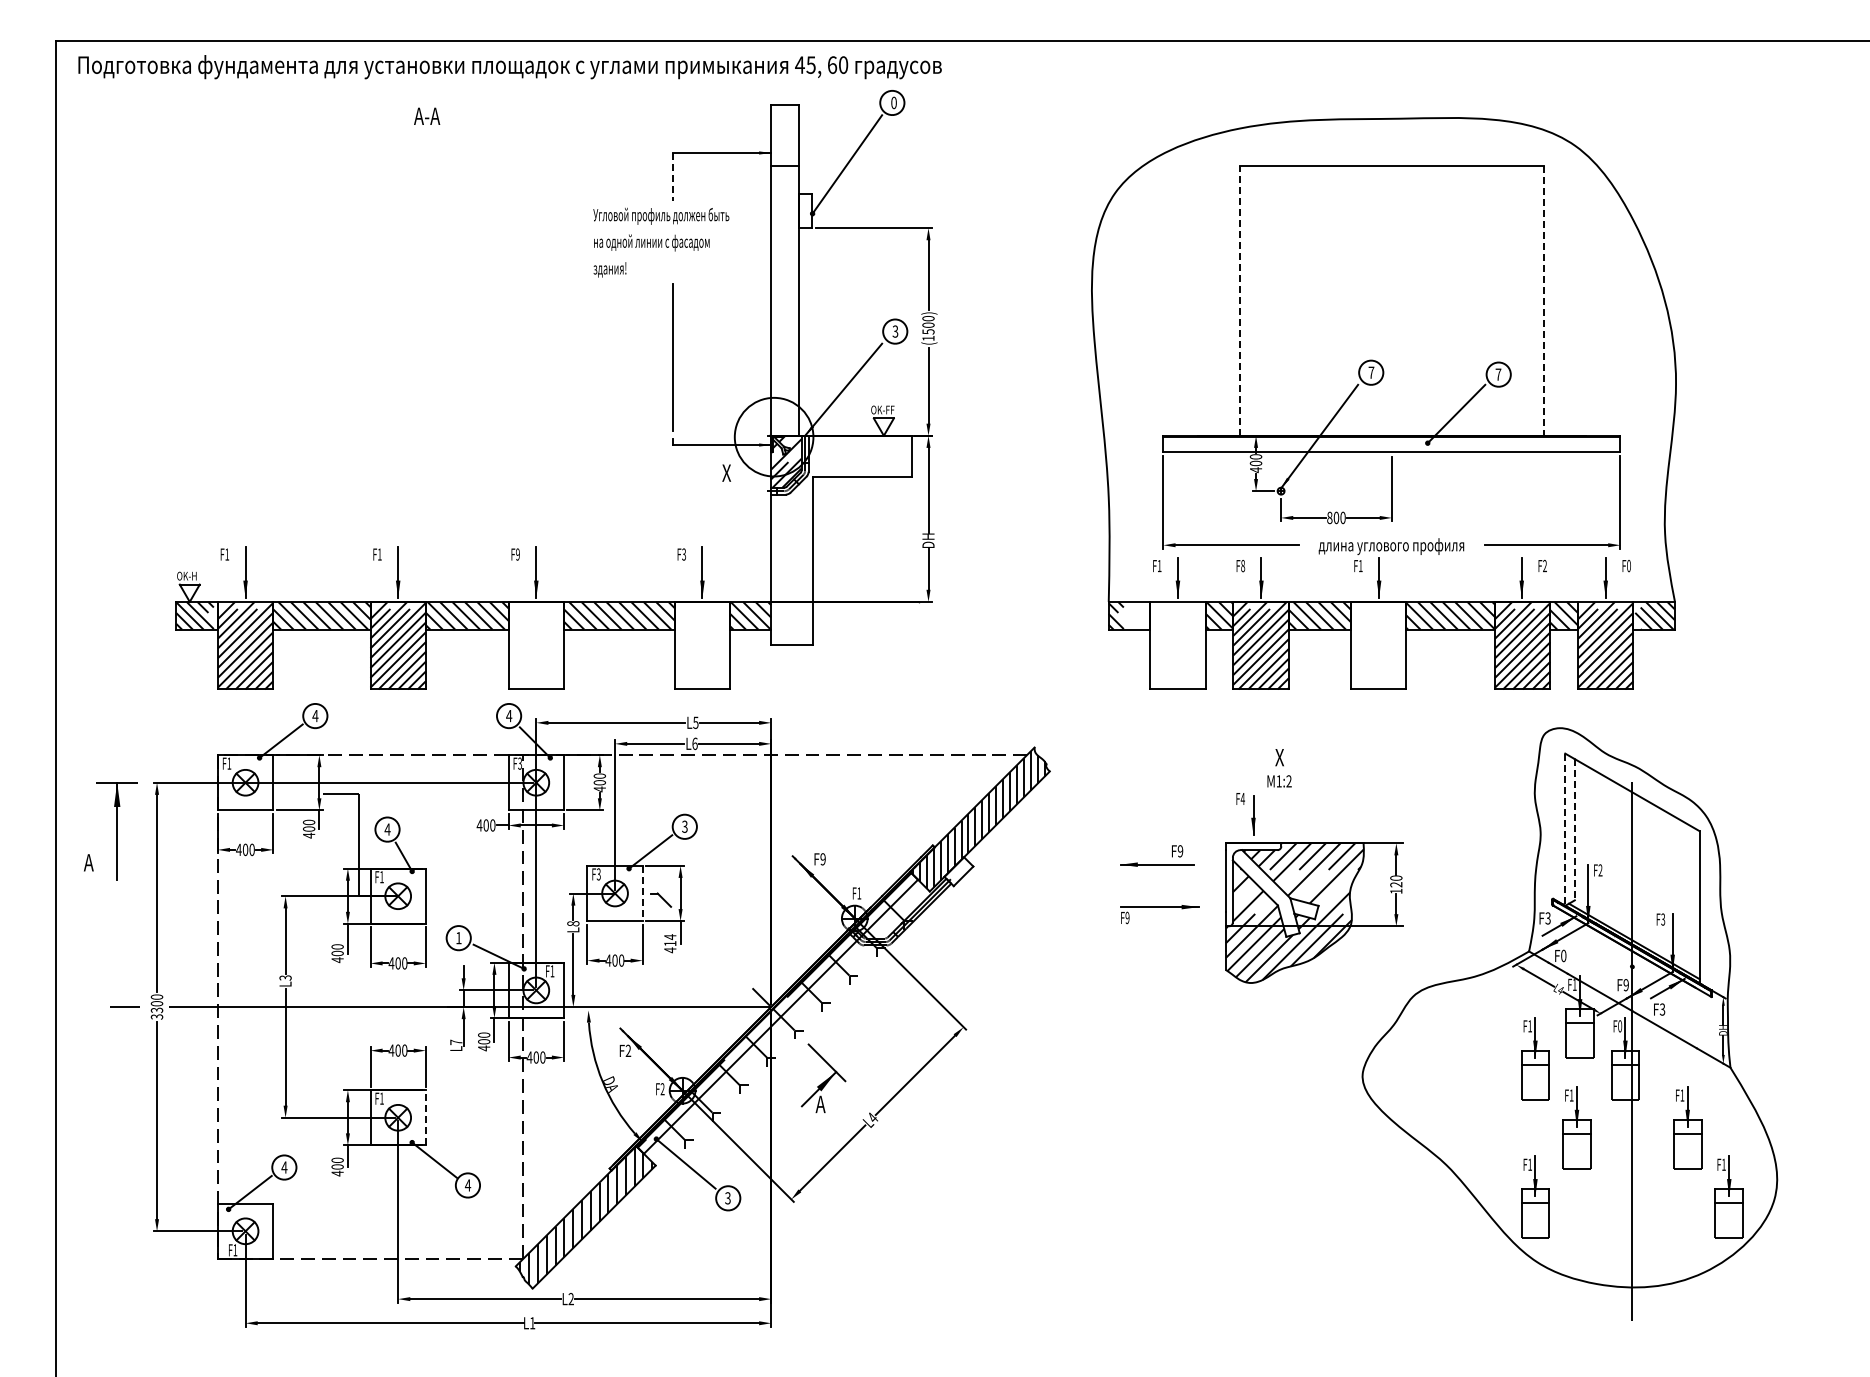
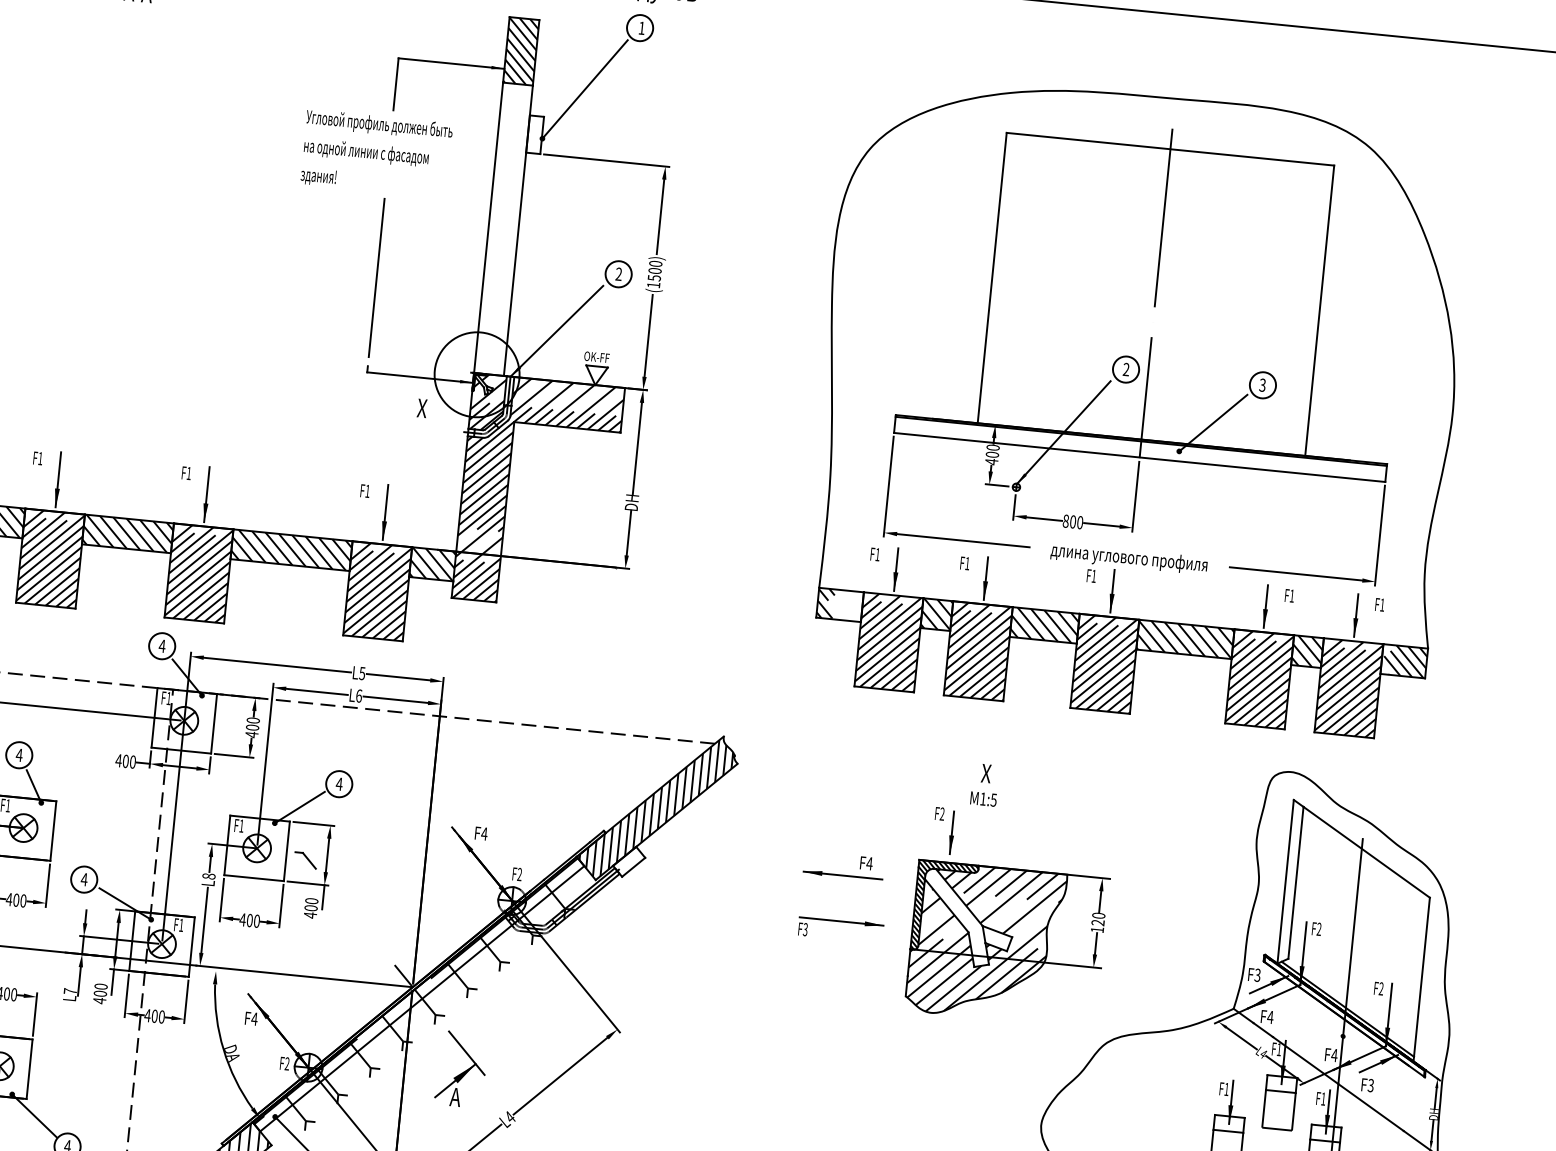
text: (893, 102) -> (641, 27), 0 -> 1
hatch: (784, 134) -> (520, 50), added
line: (672, 177) -> (395, 84), dashed -> solid
line: (1391, 299) -> (1155, 293), added
line: (1239, 300) -> (992, 277), dashed -> solid
line: (1544, 301) -> (1320, 311), dashed -> solid
text: (895, 331) -> (618, 274), 3 -> 2
text: (1371, 372) -> (1126, 369), 7 -> 2
text: (1498, 374) -> (1262, 385), 7 -> 3
hatch: (841, 540) -> (538, 493), added
text: (517, 554) -> (188, 473), F9 -> F1
text: (683, 554) -> (367, 491), F3 -> F1
text: (1544, 565) -> (1291, 595), F2 -> F1
text: (1243, 566) -> (967, 564), F8 -> F1
text: (1628, 566) -> (1381, 605), F0 -> F1
hatch: (536, 645) -> (199, 573), added
hatch: (702, 645) -> (377, 591), added
hatch: (1177, 645) -> (888, 642), added
hatch: (1378, 645) -> (1104, 663), added
text: (519, 763) -> (168, 698), F3 -> F1
text: (1288, 781) -> (993, 800), M1:2 -> M1:5
text: (1242, 798) -> (941, 813), F4 -> F2
text: (684, 826) -> (338, 783), 3 -> 4
line: (1574, 829) -> (1295, 882), dashed -> solid
line: (1565, 830) -> (1285, 882), dashed -> solid
text: (1180, 851) -> (869, 863), F9 -> F4
text: (823, 859) -> (484, 834), F9 -> F4
text: (598, 874) -> (241, 826), F3 -> F1
hatch: (1253, 884) -> (944, 907), added
line: (642, 893) -> (286, 851), dashed -> solid
text: (859, 893) -> (519, 874), F1 -> F2
text: (1127, 917) -> (805, 929), F9 -> F3
text: (1663, 919) -> (1381, 988), F3 -> F2
text: (458, 938) -> (83, 879), 1 -> 4
text: (670, 940) -> (311, 904), 414 -> 400
text: (1563, 955) -> (1270, 1016), F0 -> F4
text: (1626, 985) -> (1334, 1055), F9 -> F4
text: (1620, 1026) -> (1323, 1099), F0 -> F1
text: (628, 1050) -> (254, 1018), F2 -> F4
line: (425, 1117) -> (29, 1068), dashed -> solid

